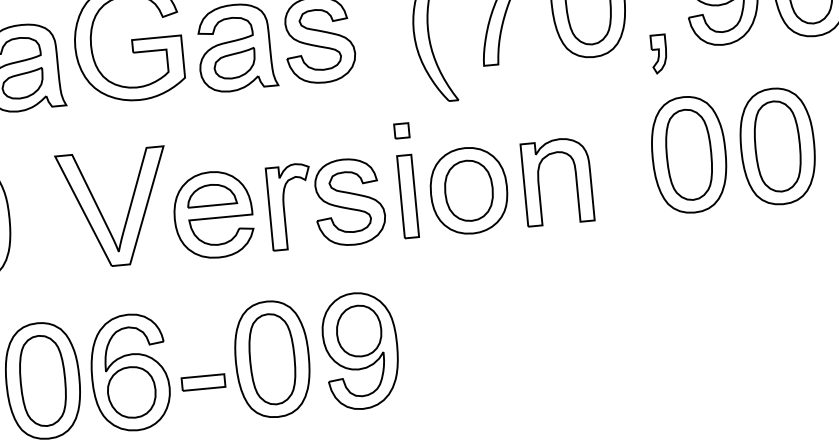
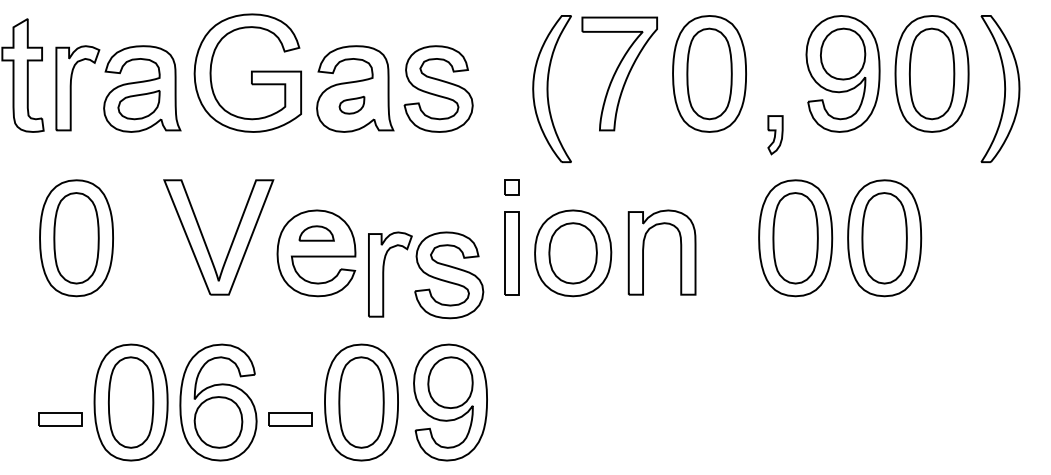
part: (234, 64) -> (351, 105), size x0.6
part: (211, 195) -> (316, 233), size x0.7
part: (327, 204) -> (426, 275), moved

